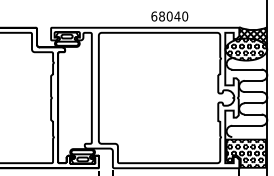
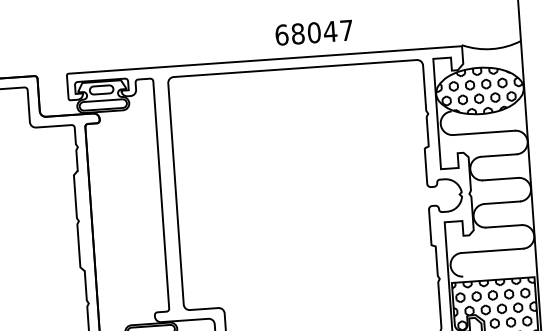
text: (185, 16) -> (347, 30), 68040 -> 68047
hatch: (251, 38) -> (489, 66), removed

